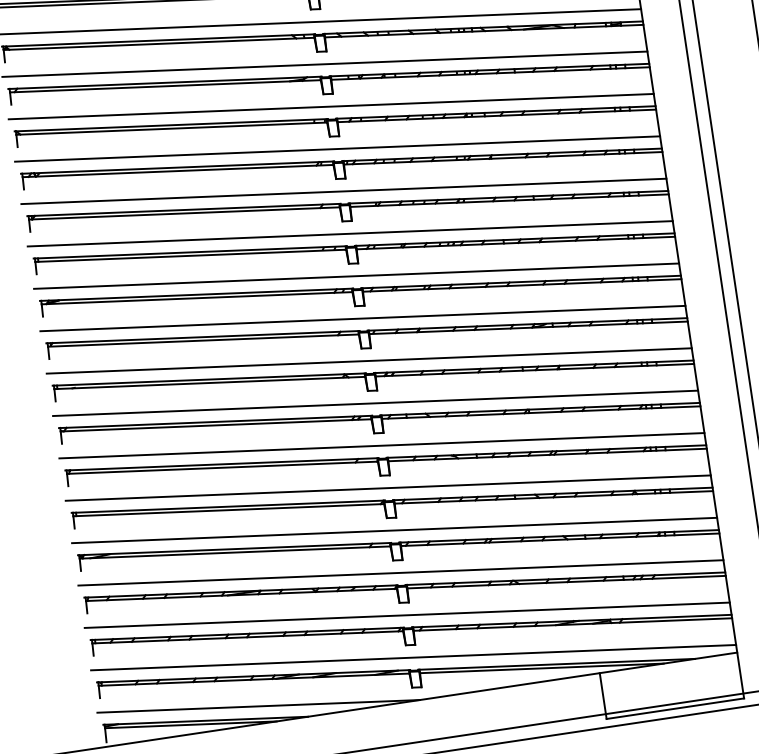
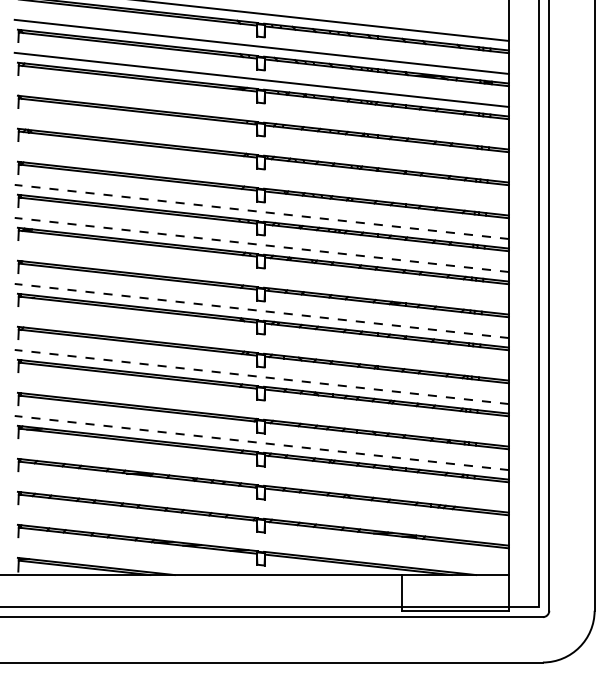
line: (330, 106) -> (261, 112), removed
line: (337, 148) -> (261, 145), removed
line: (343, 190) -> (261, 178), removed
line: (349, 233) -> (261, 211), solid -> dashed
line: (356, 275) -> (261, 244), solid -> dashed
line: (362, 318) -> (261, 277), removed
line: (368, 361) -> (261, 311), solid -> dashed
line: (375, 402) -> (261, 343), removed
line: (381, 446) -> (261, 377), solid -> dashed
line: (387, 487) -> (261, 409), removed
line: (394, 531) -> (261, 443), solid -> dashed
line: (400, 572) -> (261, 475), removed
line: (406, 614) -> (261, 508), removed
line: (413, 658) -> (261, 542), removed
line: (257, 706) -> (137, 561), removed

